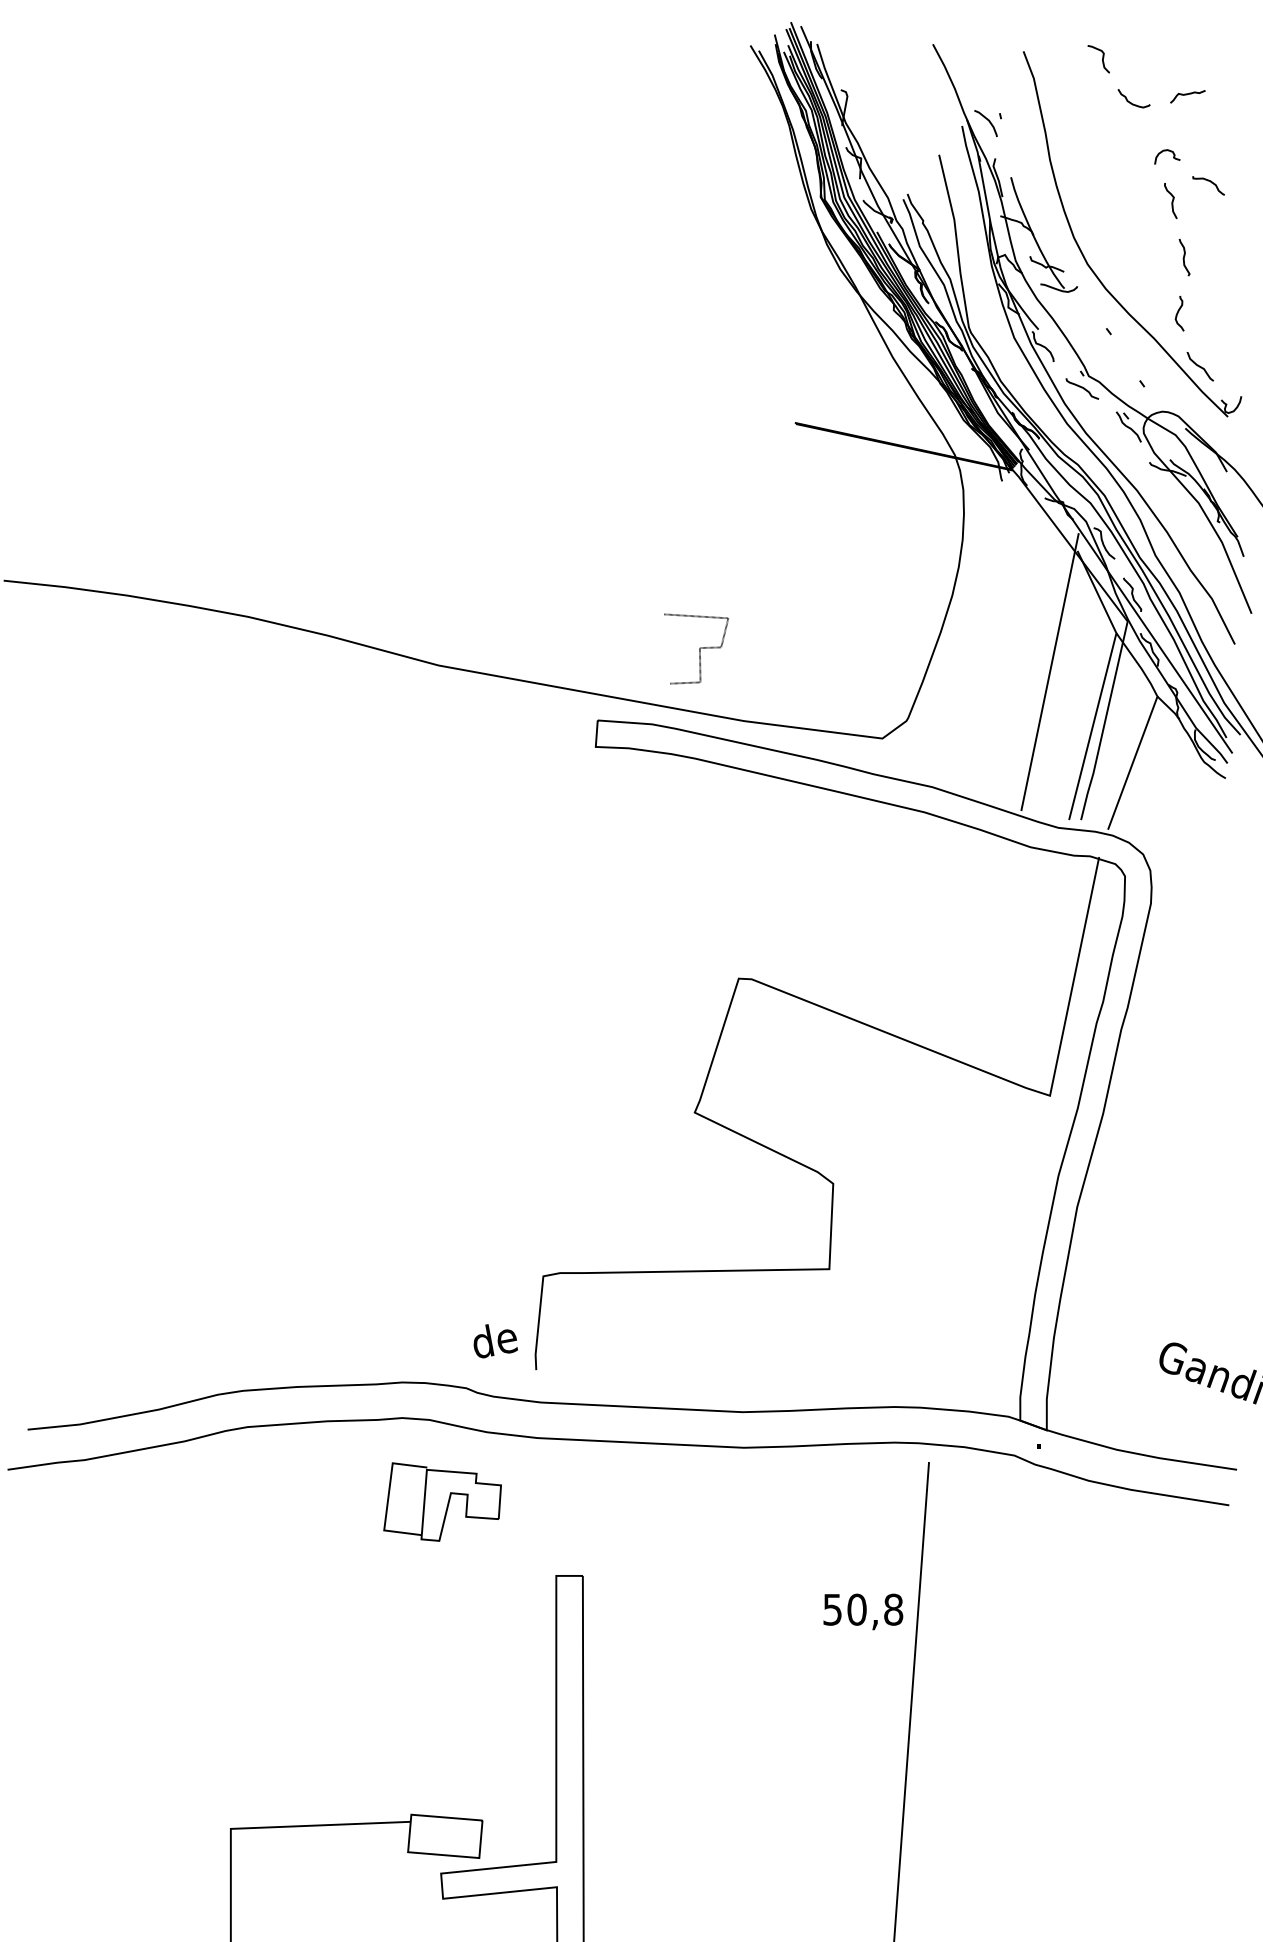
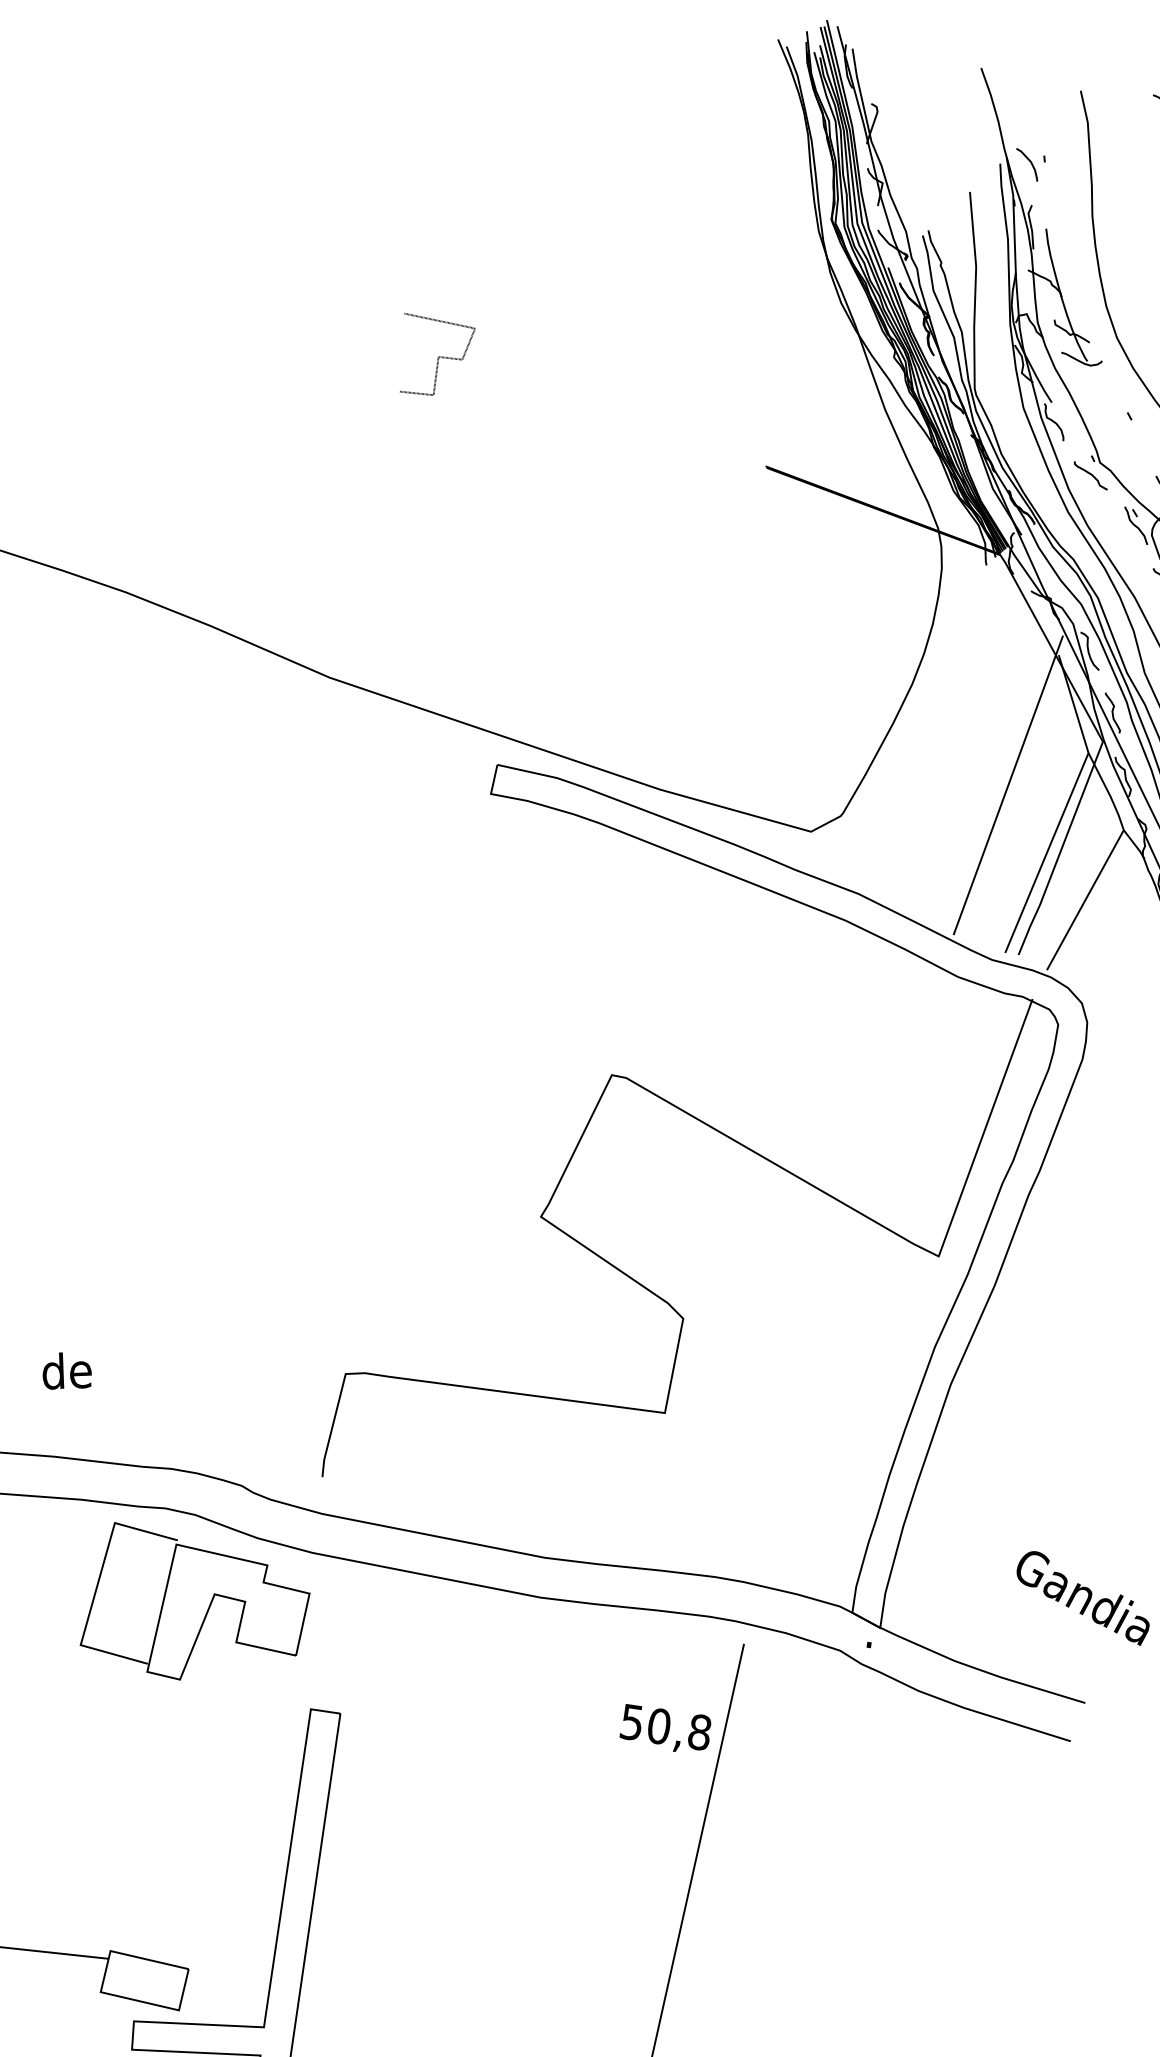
curve: (699, 648) -> (438, 357), moved
text: (495, 1341) -> (67, 1372), moved
part: (442, 1501) -> (196, 1607), size x1.67
text: (863, 1611) -> (666, 1729), moved

